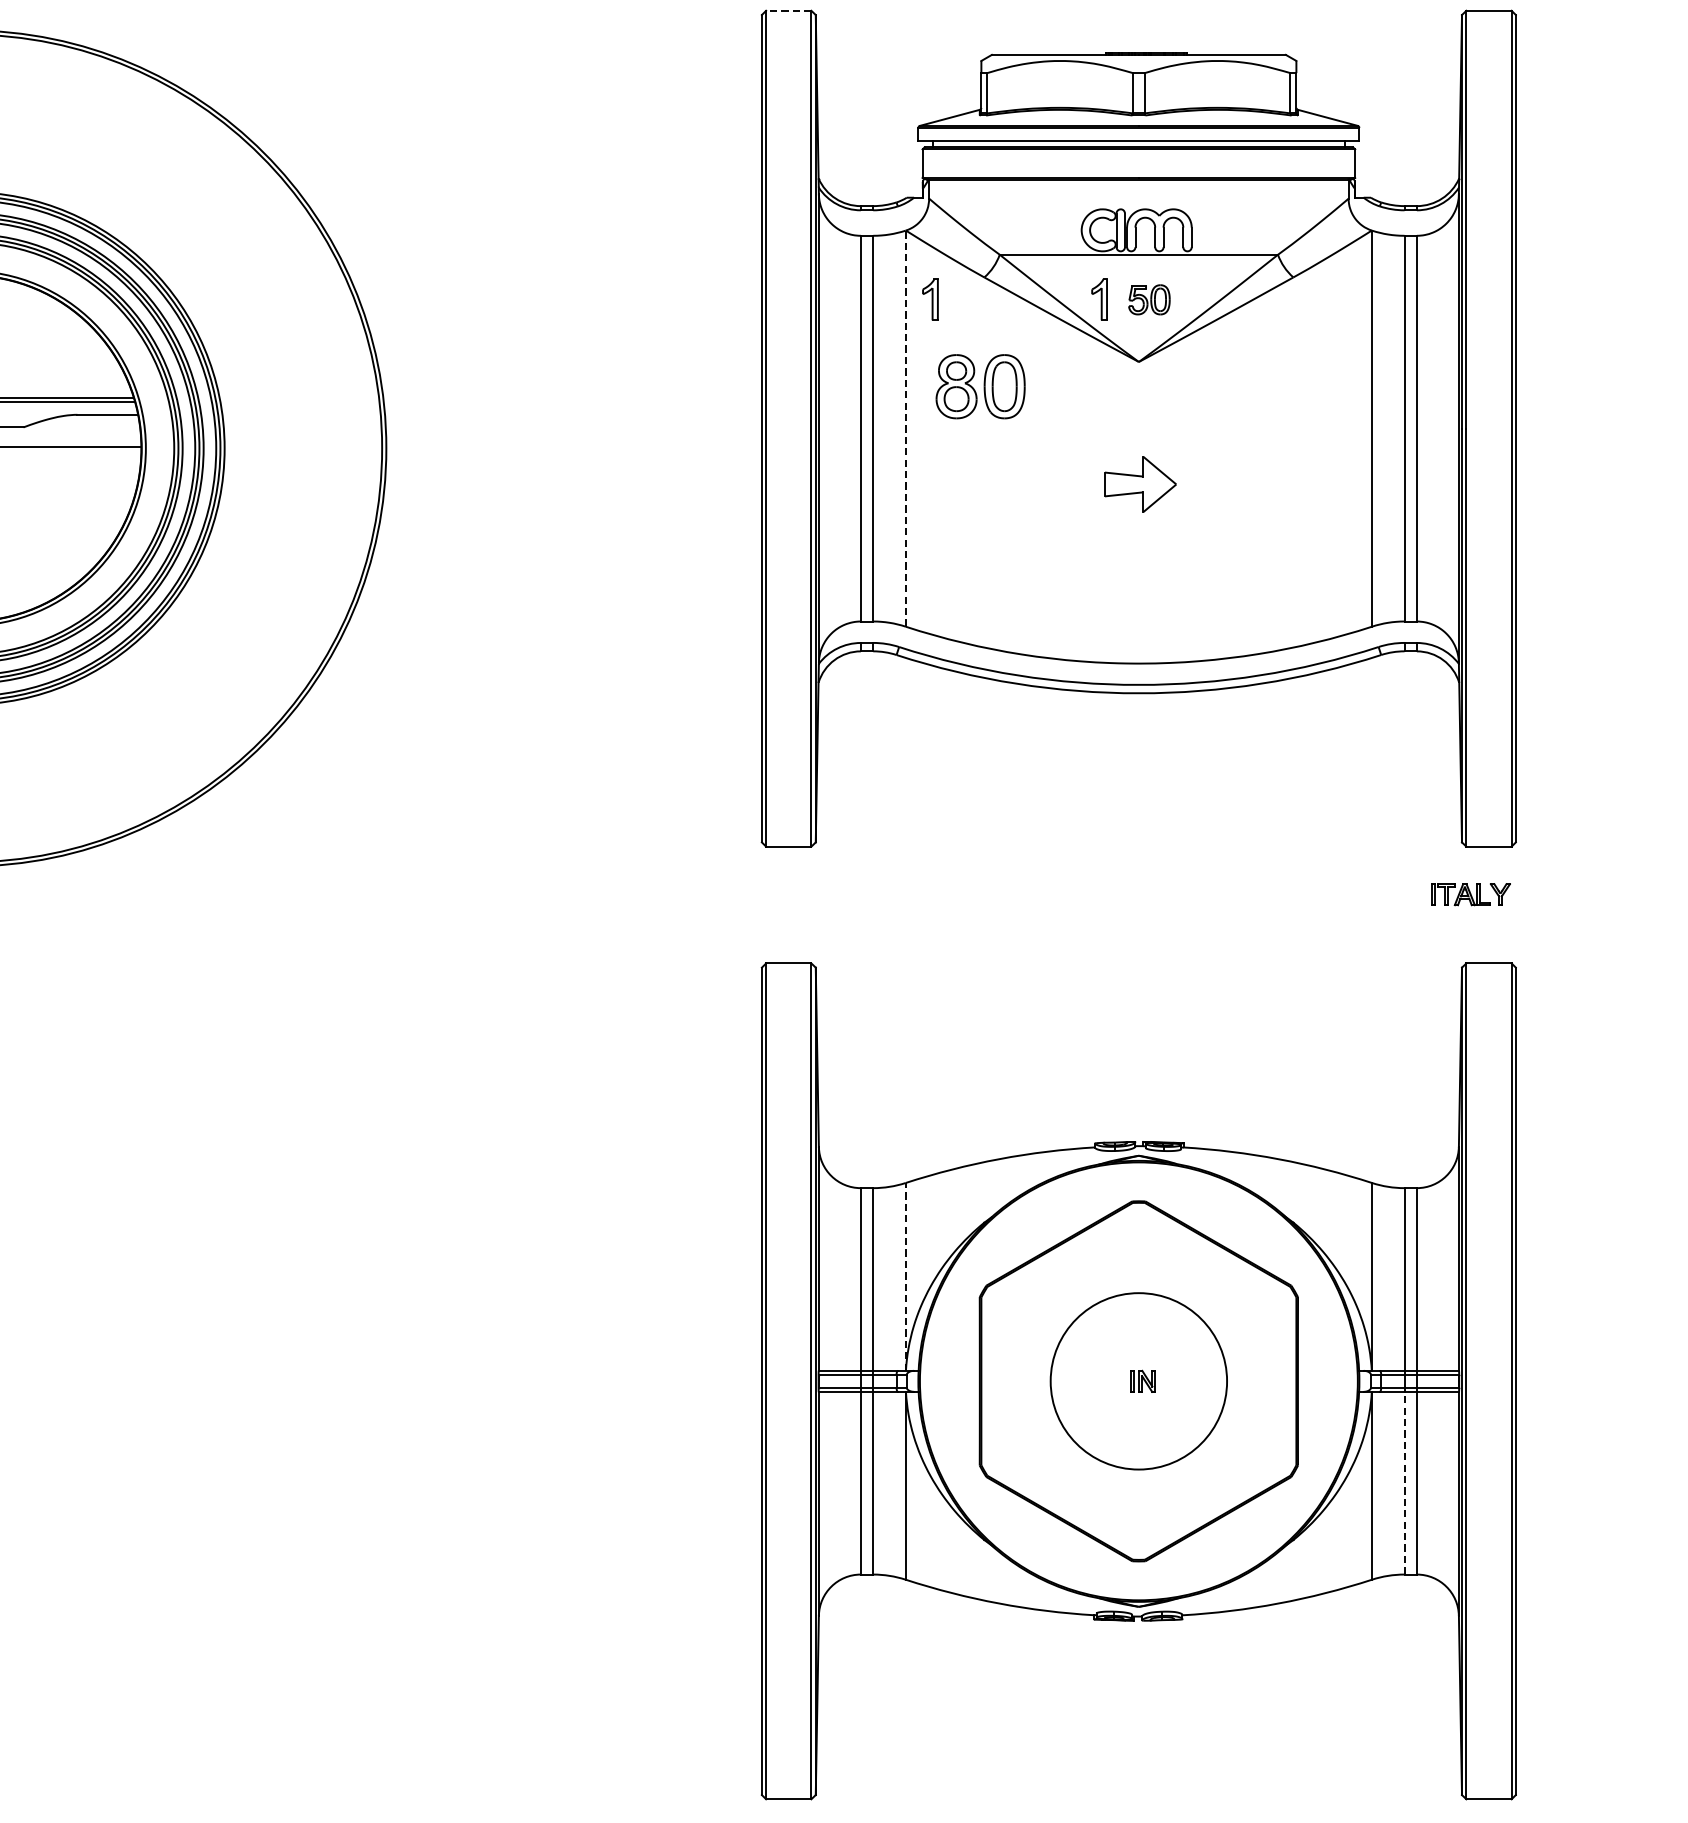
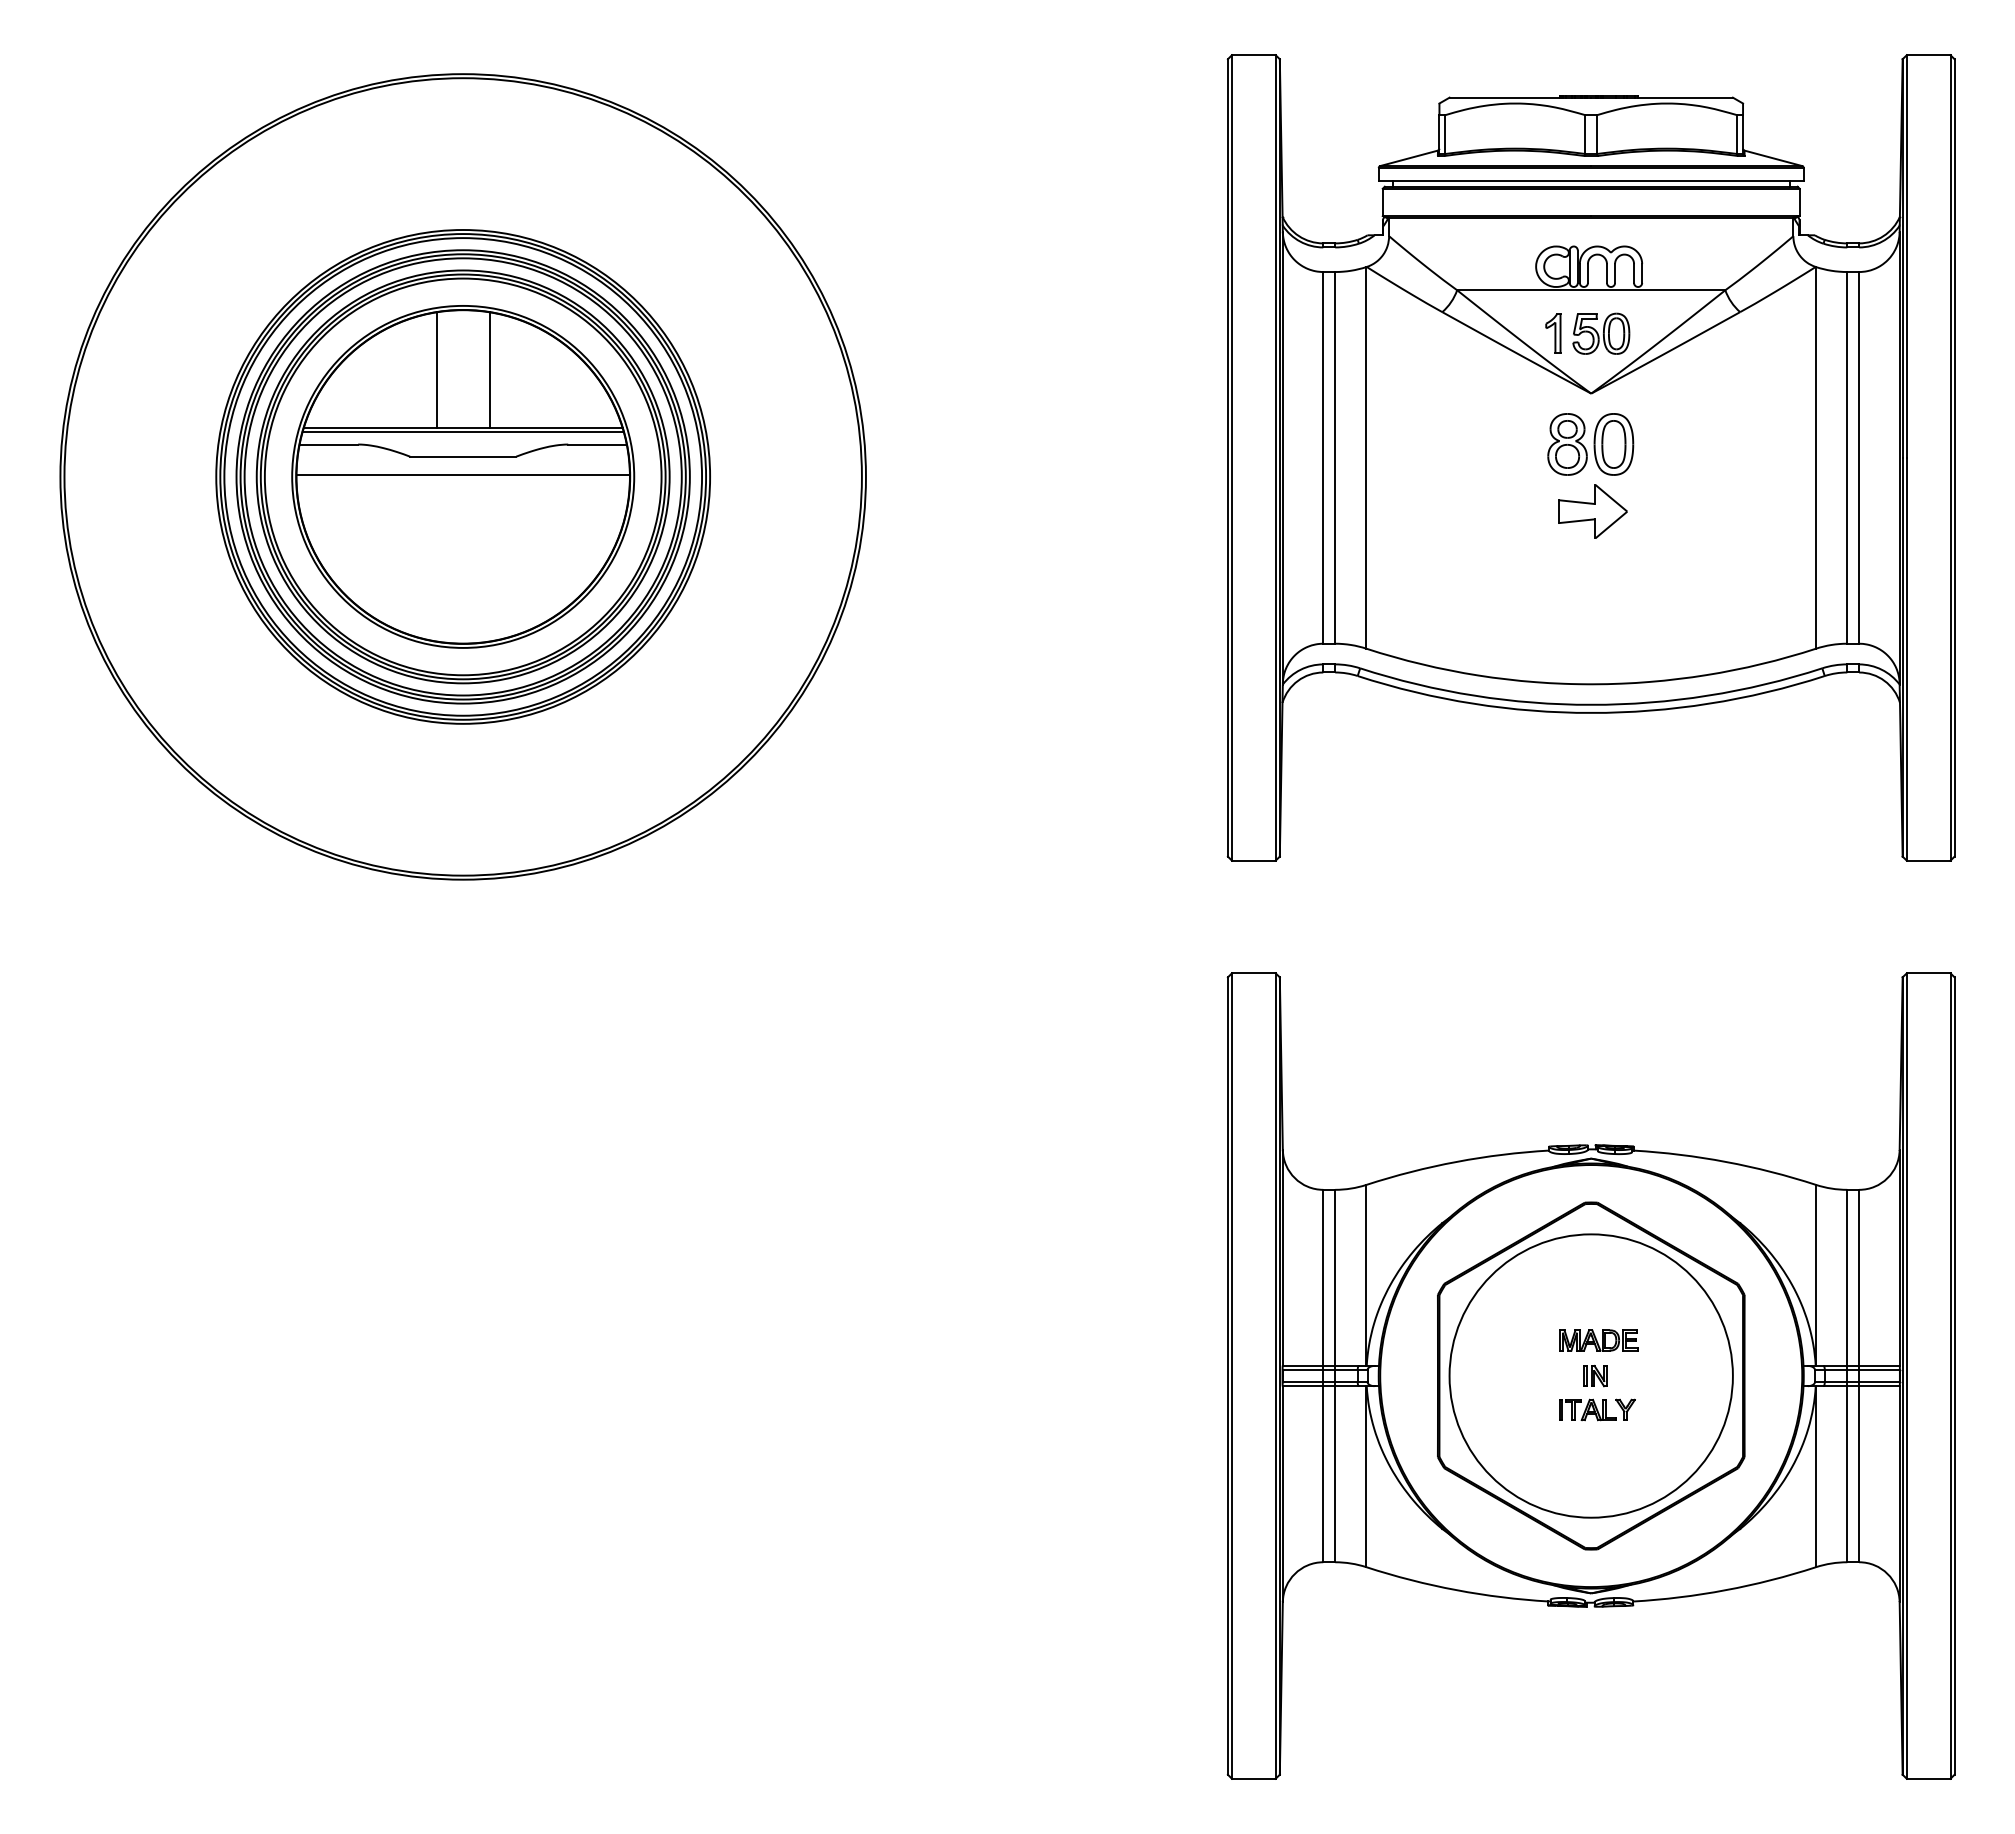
line: (788, 11) -> (1253, 55), dashed -> solid
part: (930, 299) -> (1390, 333), removed
part: (1149, 299) -> (1601, 333), size x1.43
part: (980, 386) -> (1590, 444), moved
line: (905, 428) -> (1366, 457), dashed -> solid
part: (1471, 894) -> (1597, 1409), moved
line: (905, 1277) -> (1366, 1275), dashed -> solid
part: (1146, 1344) -> (1598, 1340), added
circle: (1138, 1380) -> (1590, 1375), size x1.67
line: (1404, 1482) -> (1847, 1473), dashed -> solid

